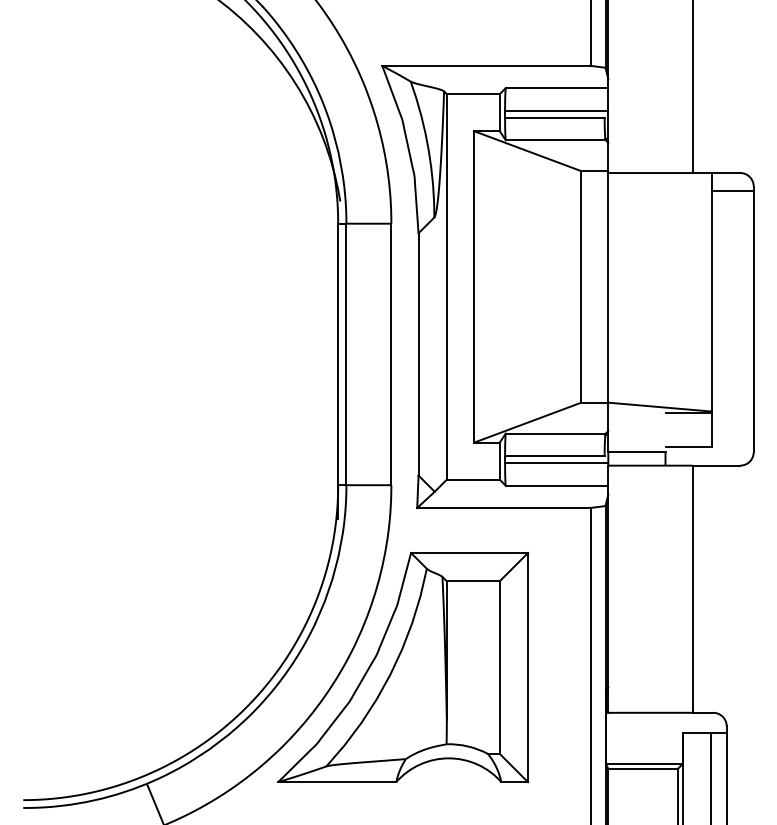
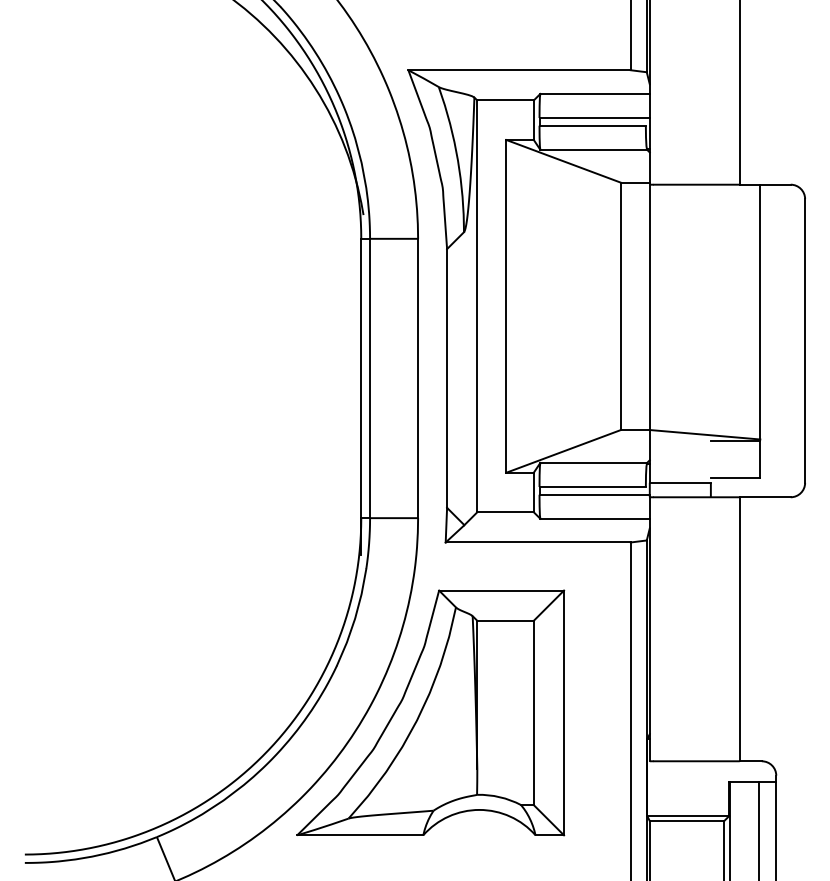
line: (732, 190) -> (782, 203), removed

